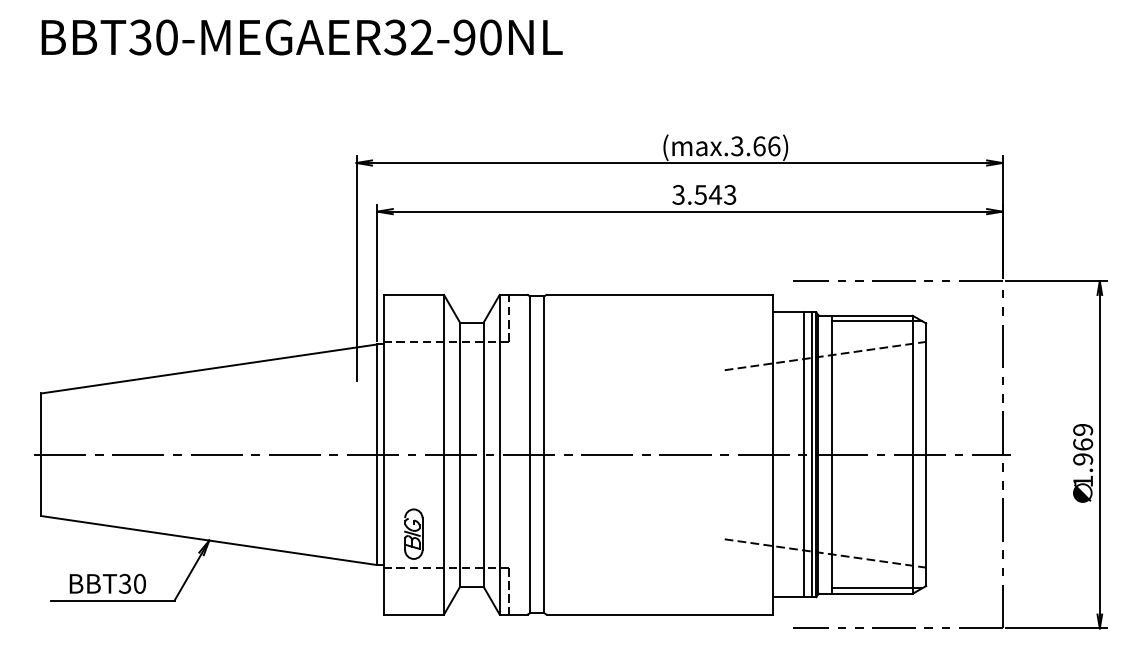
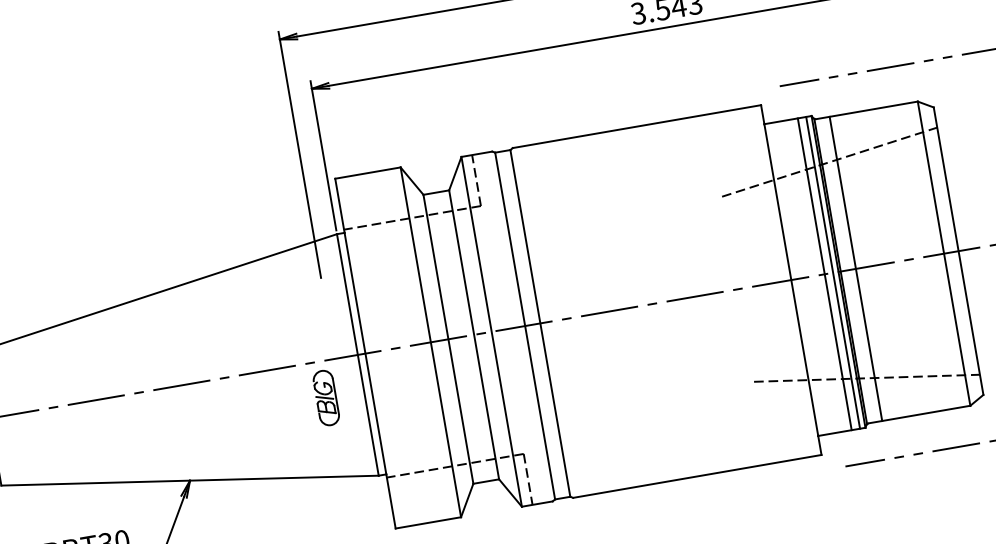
line: (876, 321) -> (879, 114), removed
part: (413, 533) -> (325, 397), moved
line: (876, 588) -> (929, 406), removed

